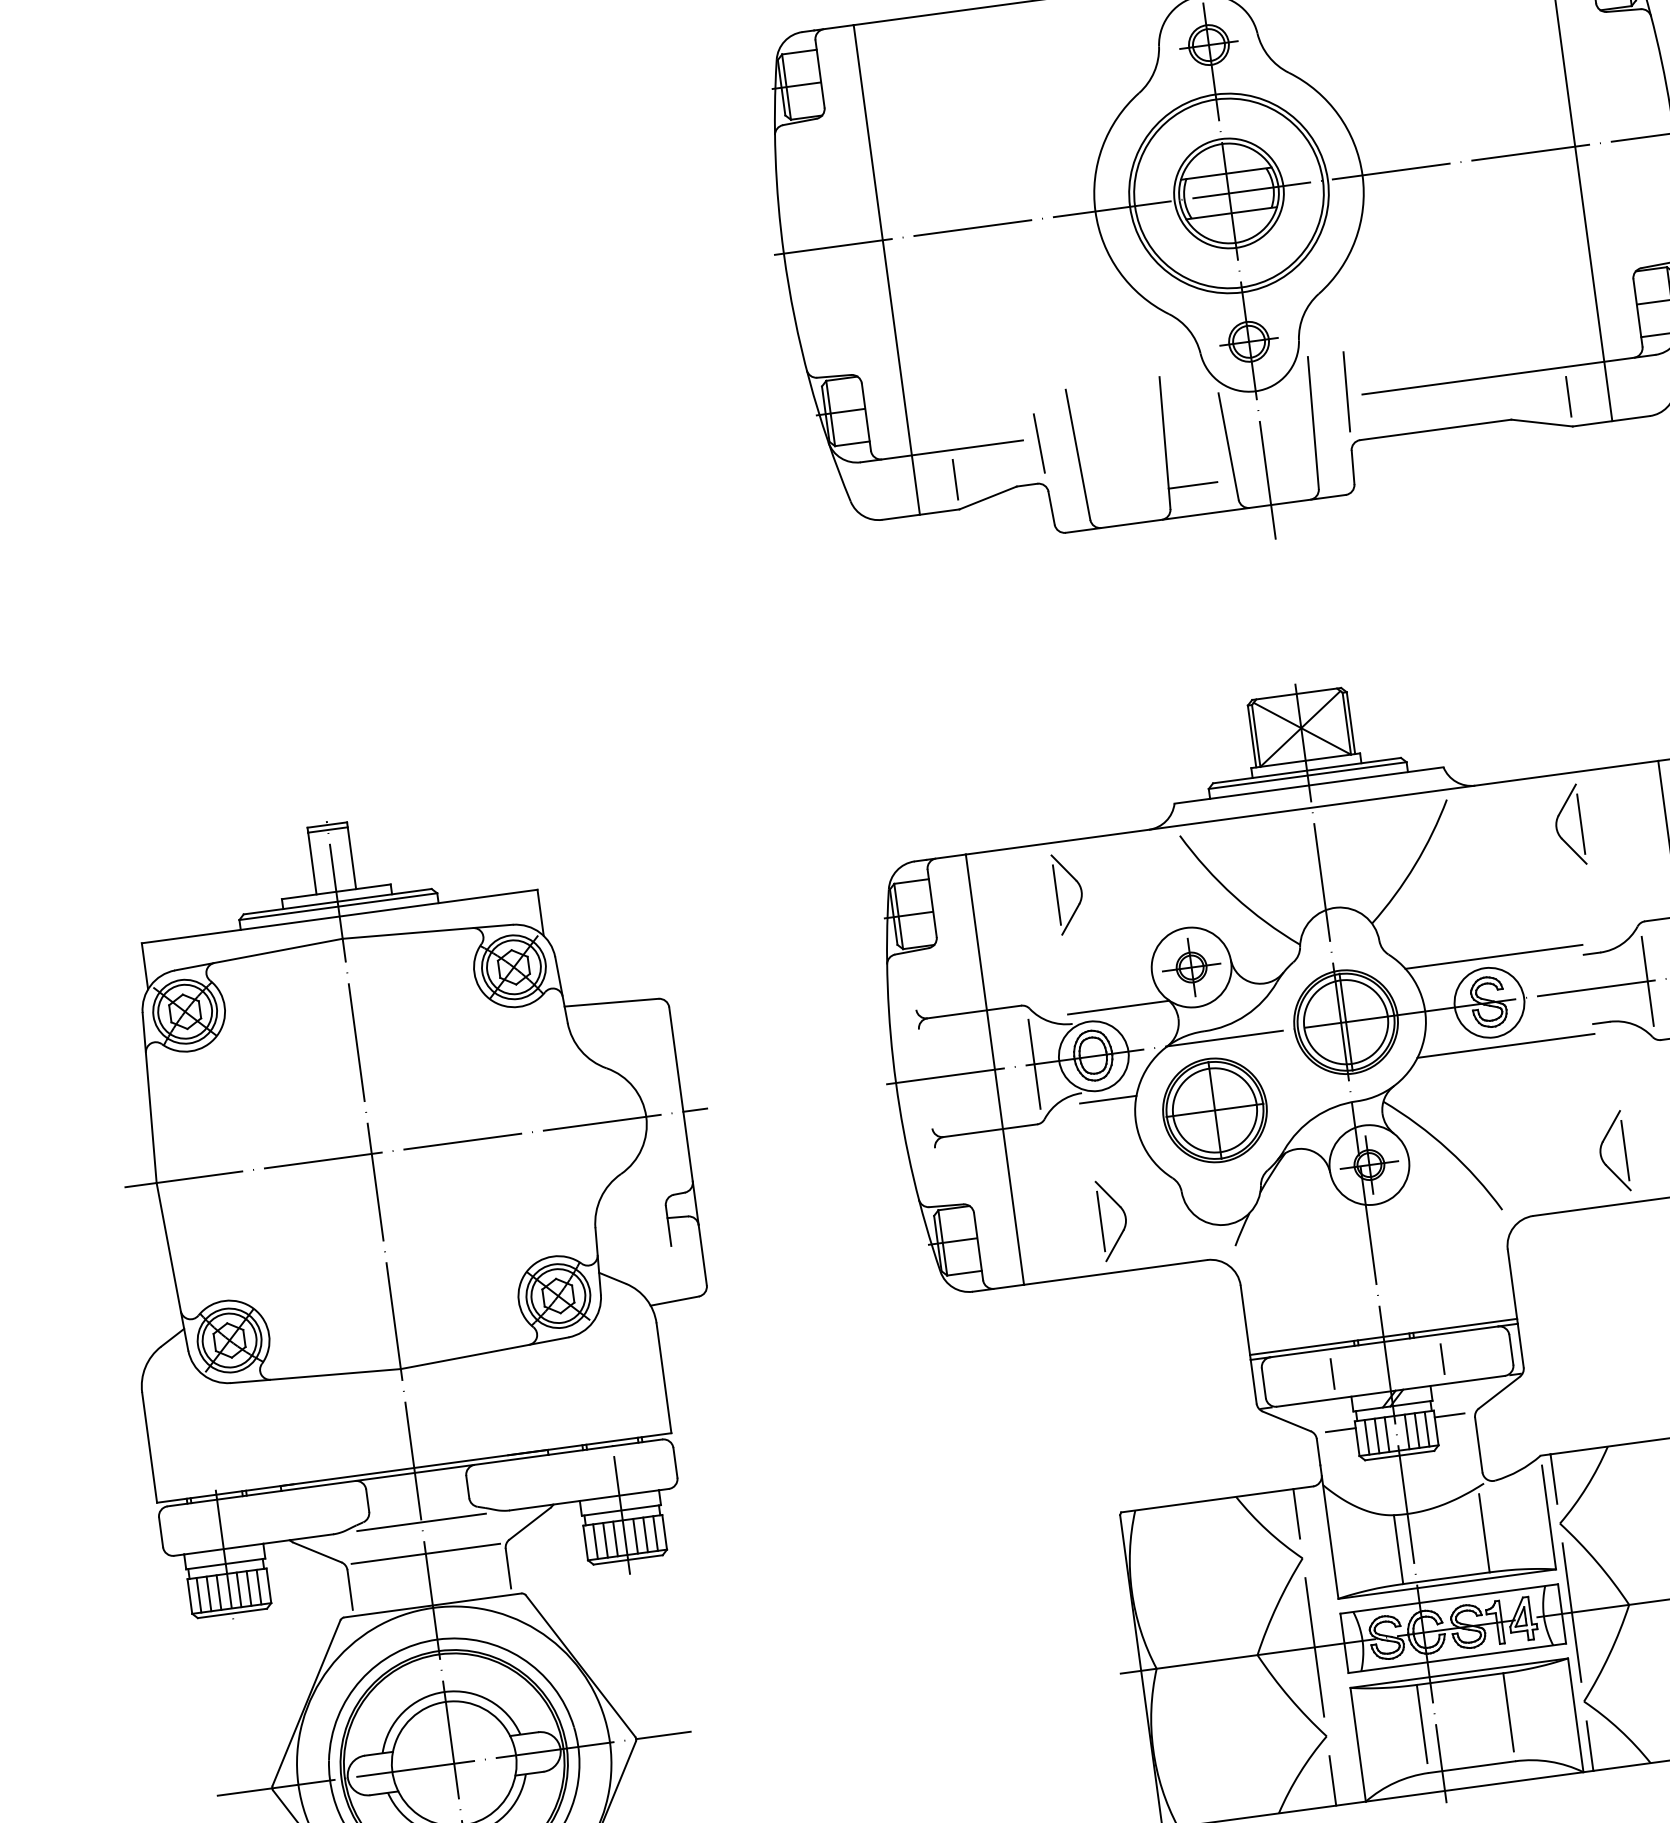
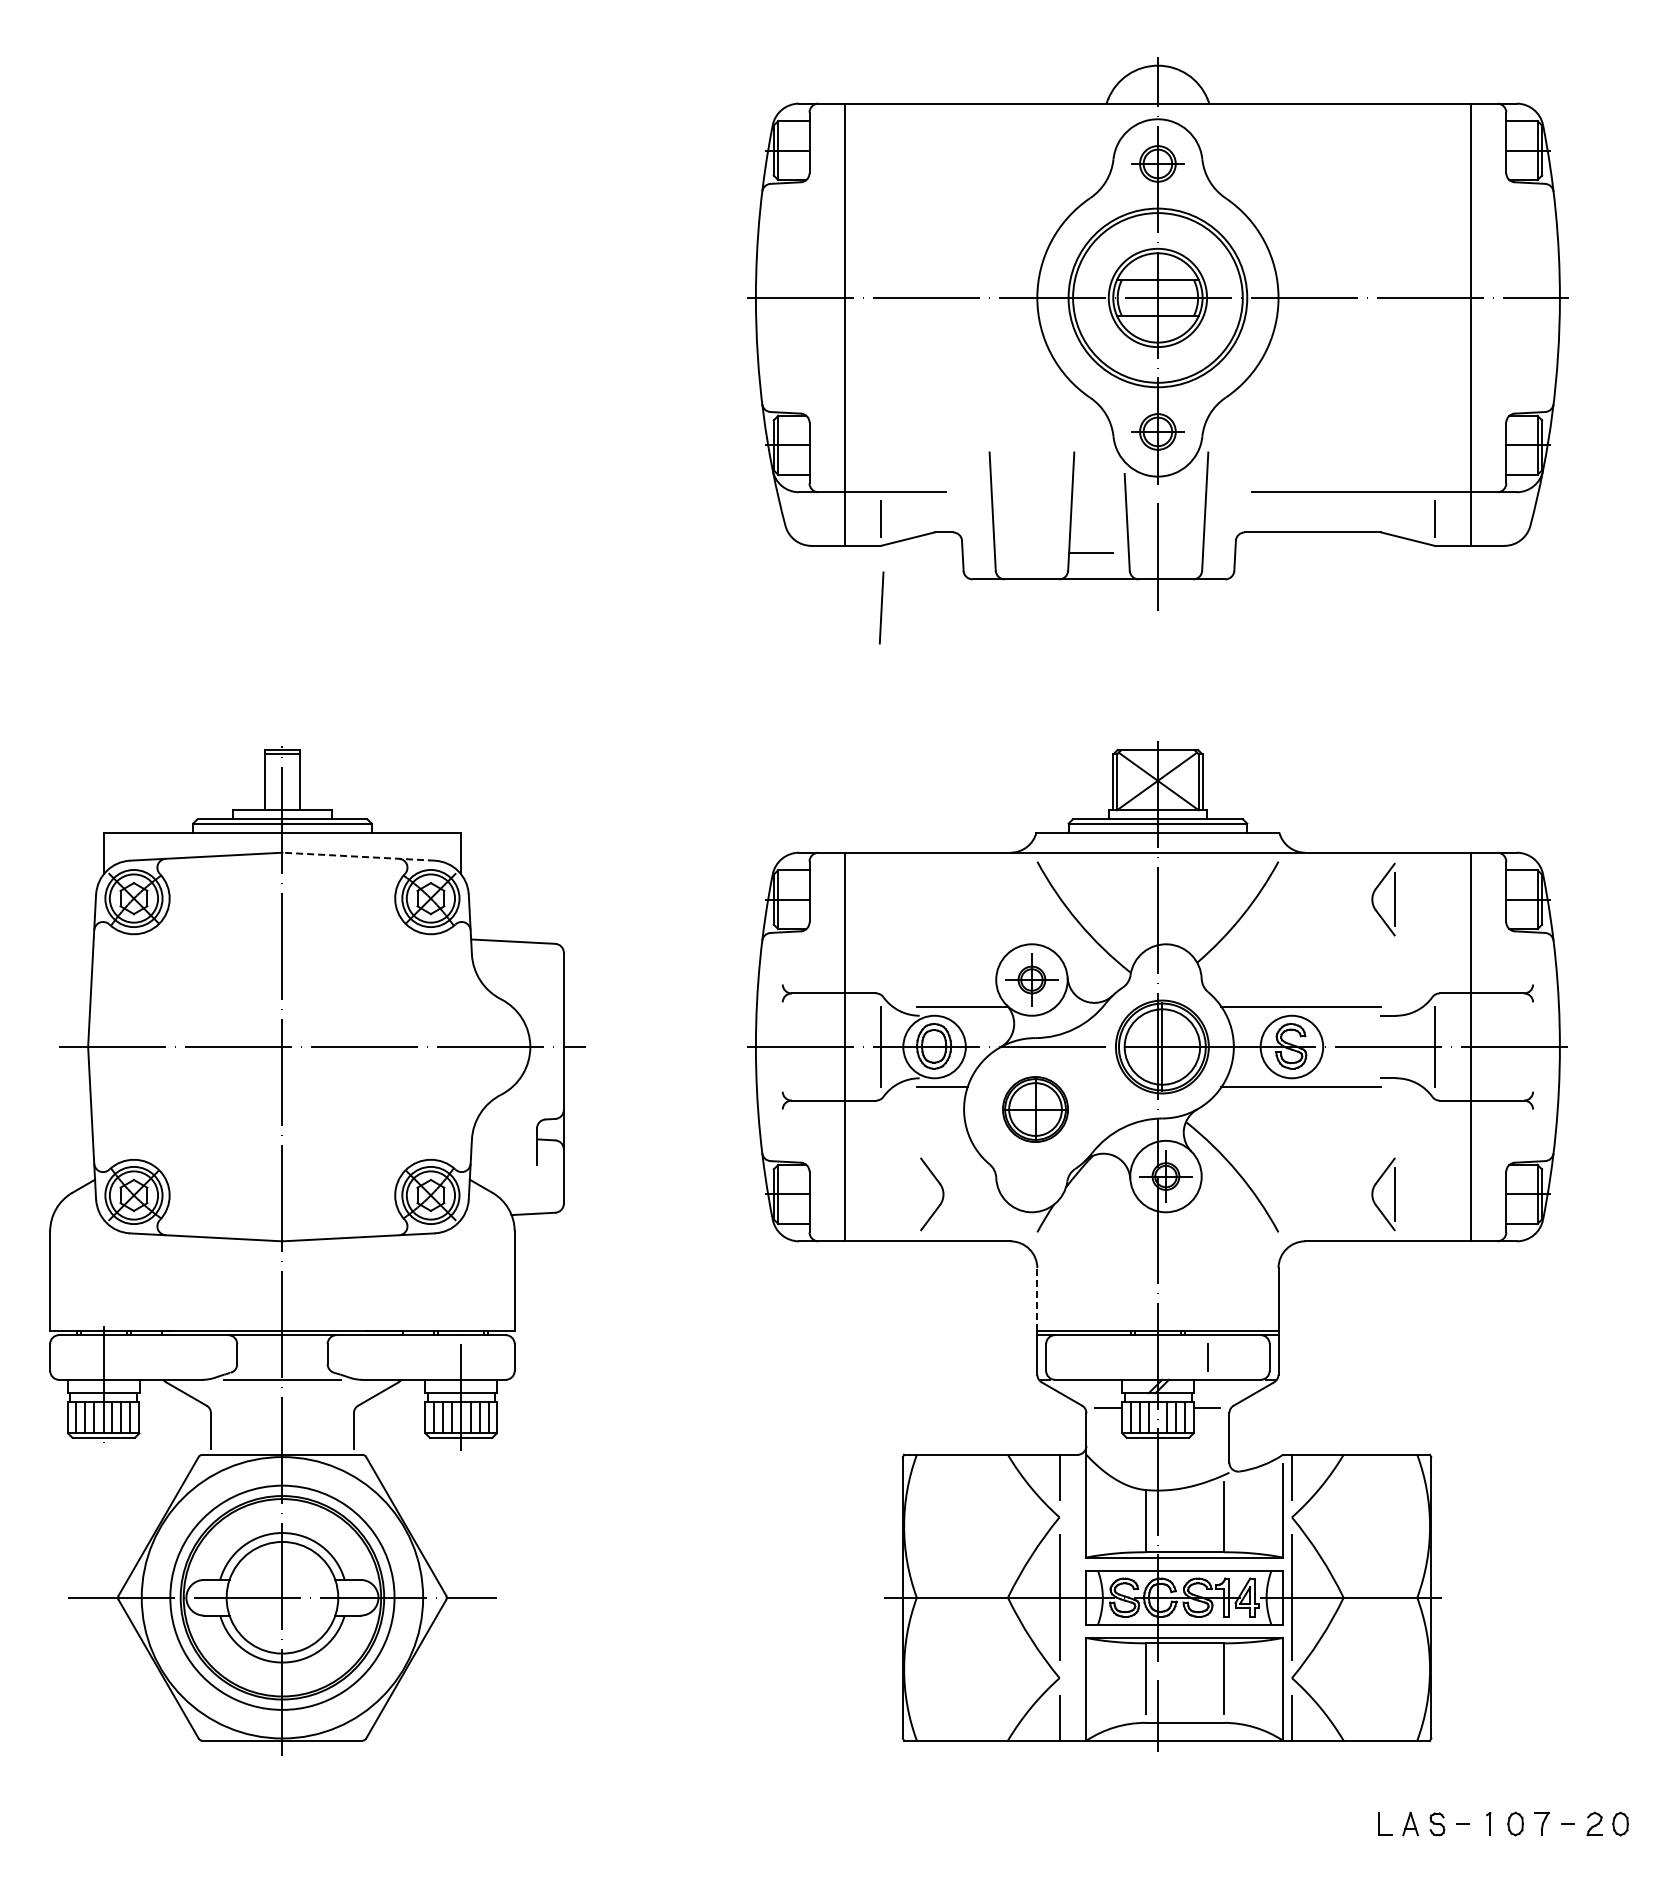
line: (1346, 391) -> (881, 607), moved
line: (1039, 443) -> (959, 496), removed
part: (1080, 891) -> (942, 899), removed
line: (427, 931) -> (358, 856), solid -> dashed
part: (1214, 1110) -> (1035, 1109), size x0.7
line: (1101, 1221) -> (921, 1194), removed
line: (1245, 1319) -> (1037, 1298), solid -> dashed
line: (1332, 1374) -> (1108, 1357), removed
line: (425, 1554) -> (282, 1408), removed

